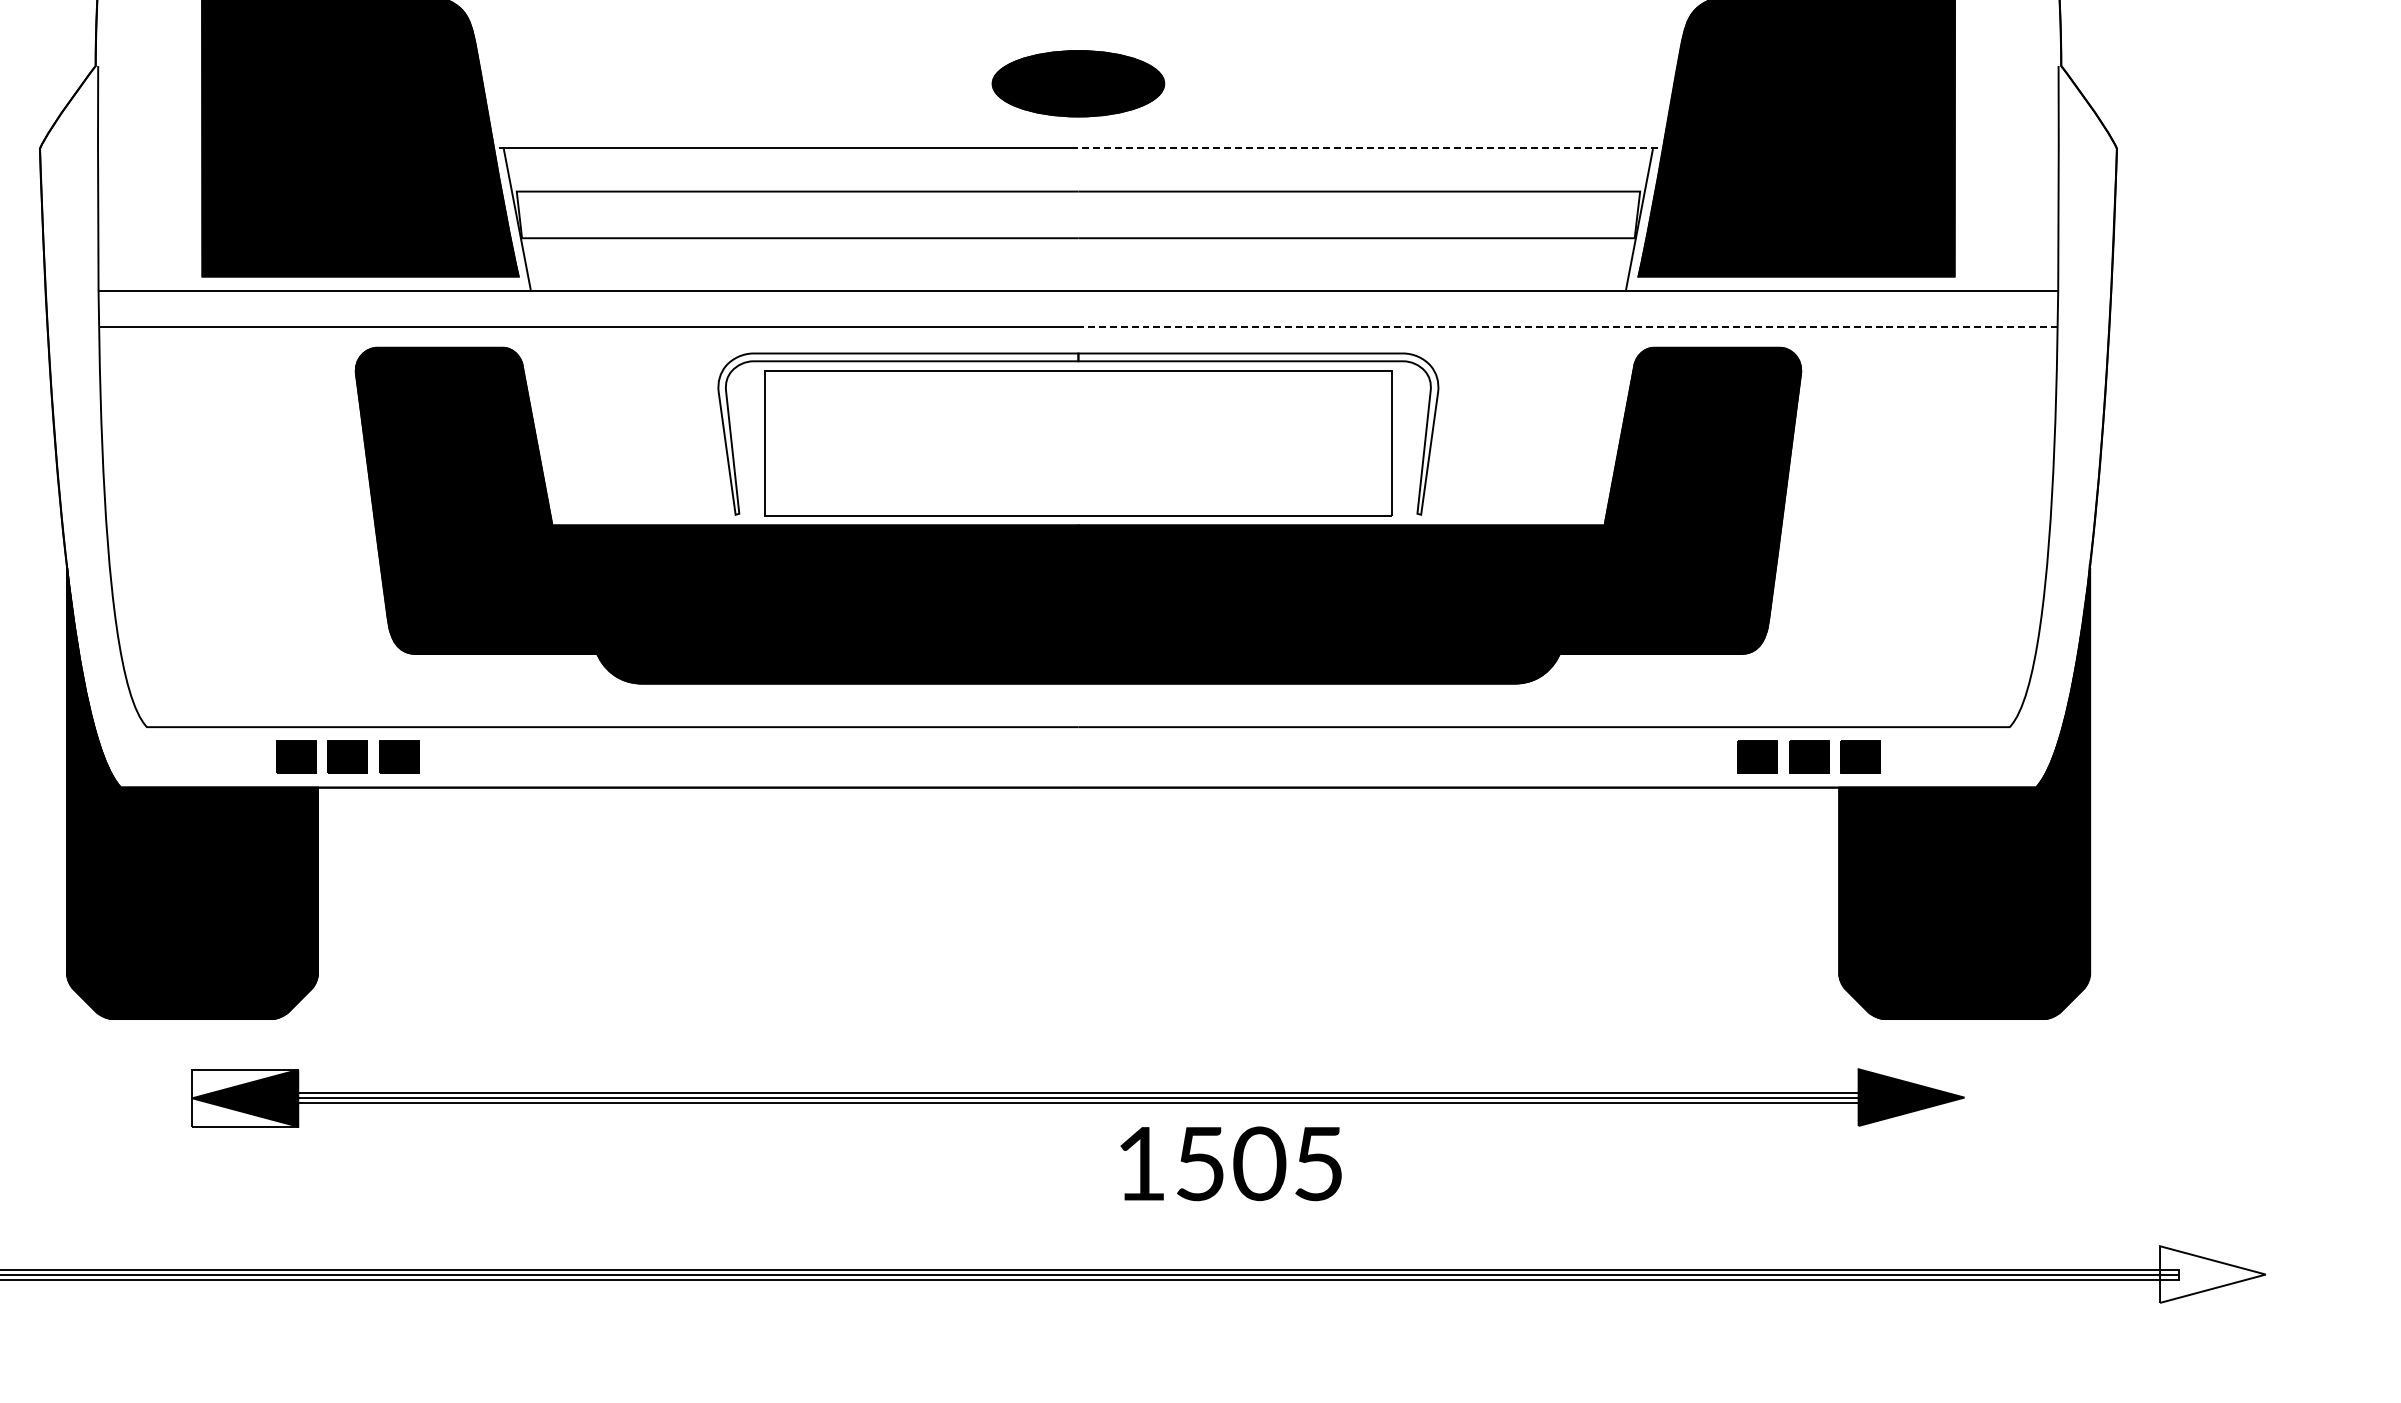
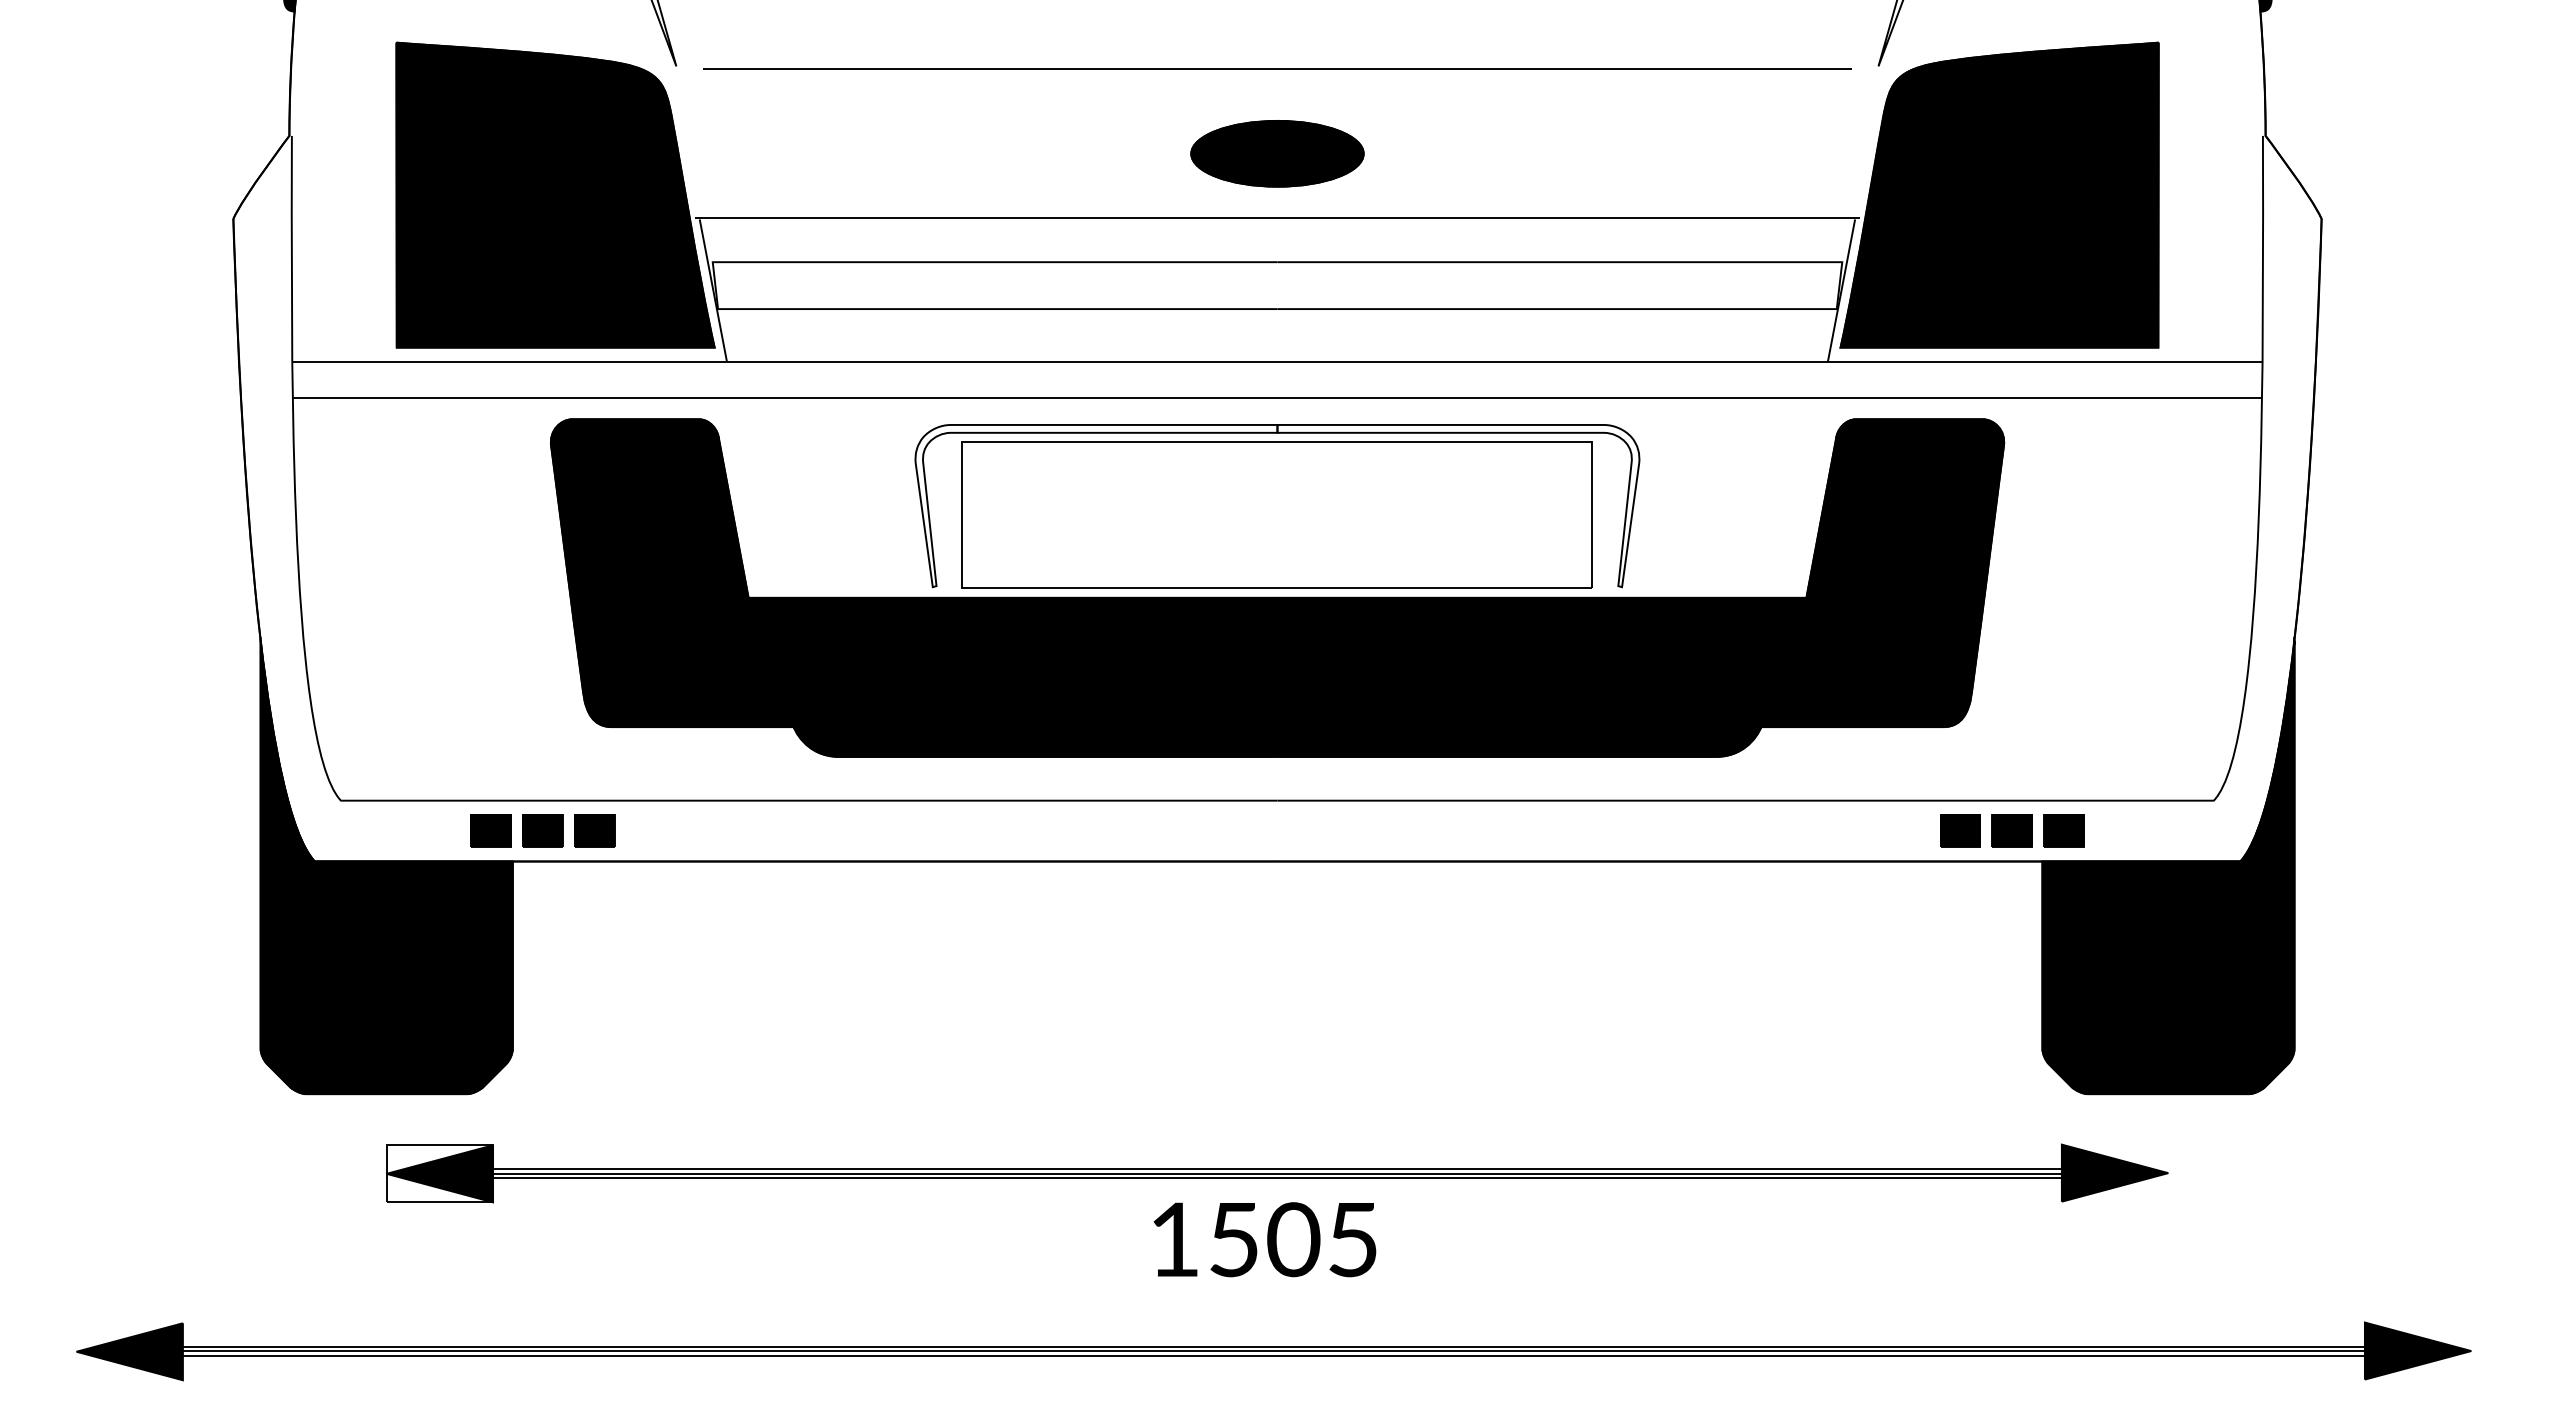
line: (1367, 148) -> (1568, 218), dashed -> solid
line: (1567, 327) -> (1769, 398), dashed -> solid
text: (1230, 1163) -> (1264, 1239), moved
fill: (2212, 1274) -> (2417, 1350), added

